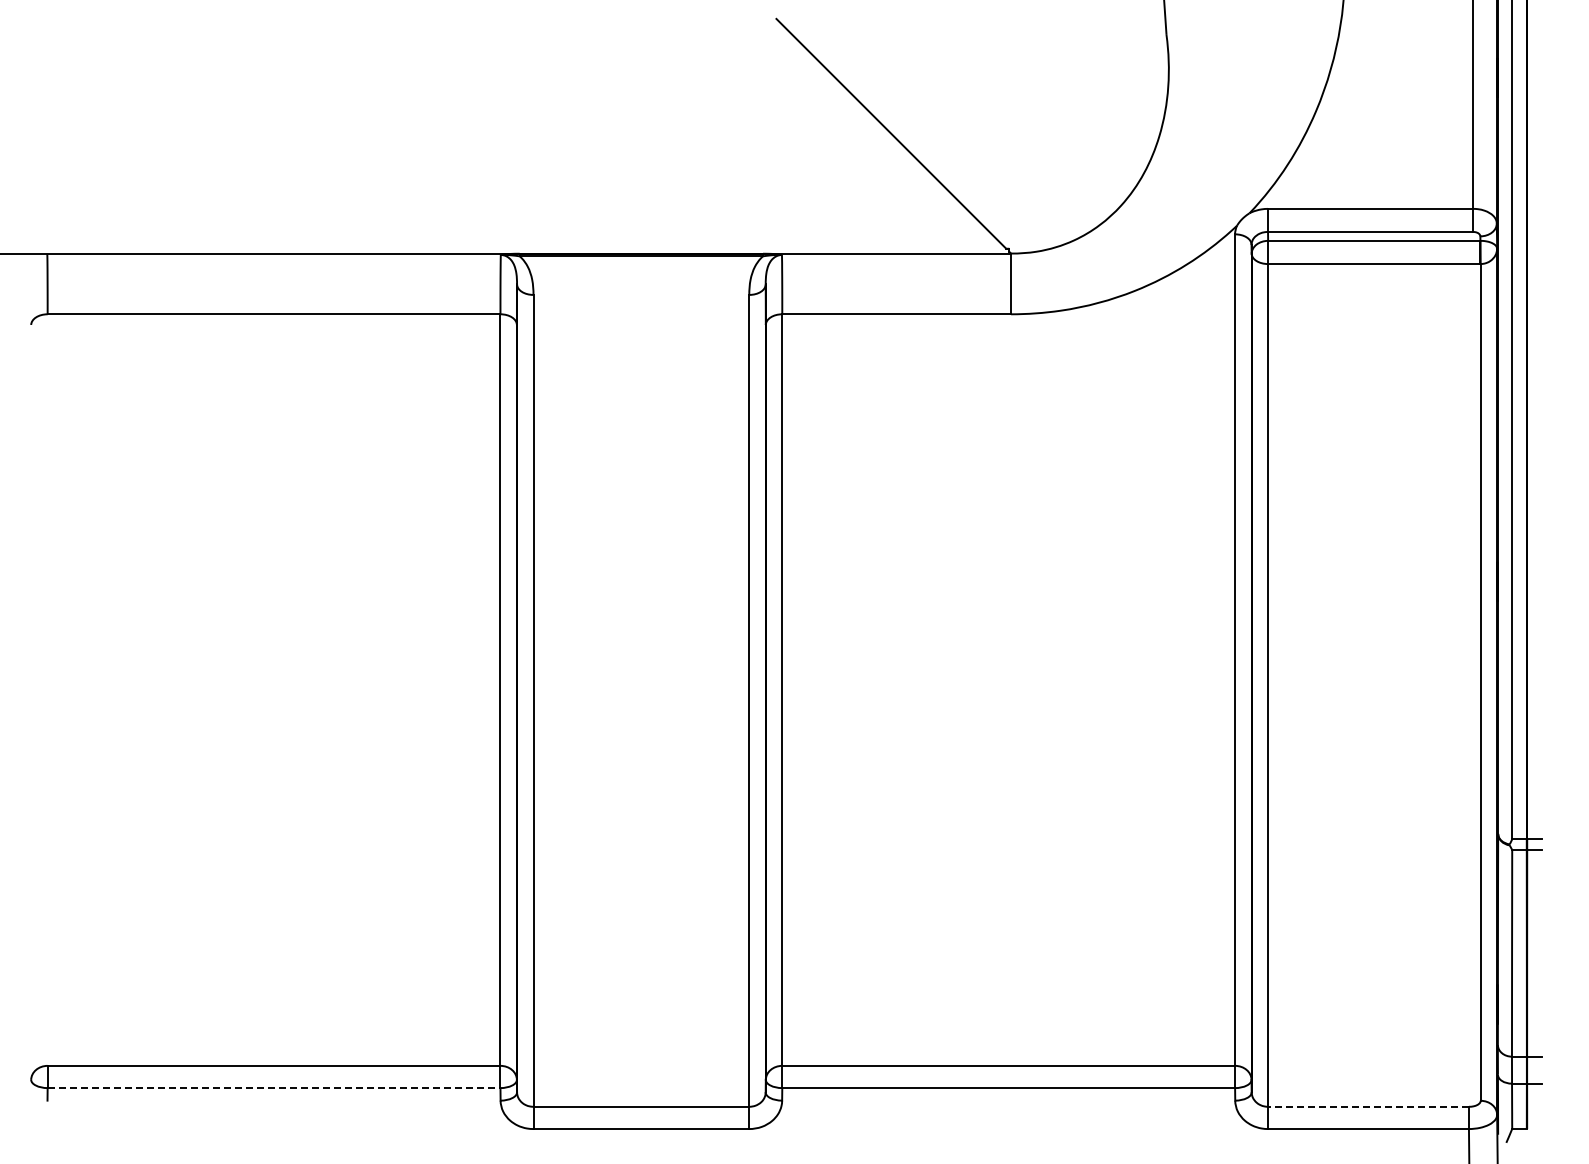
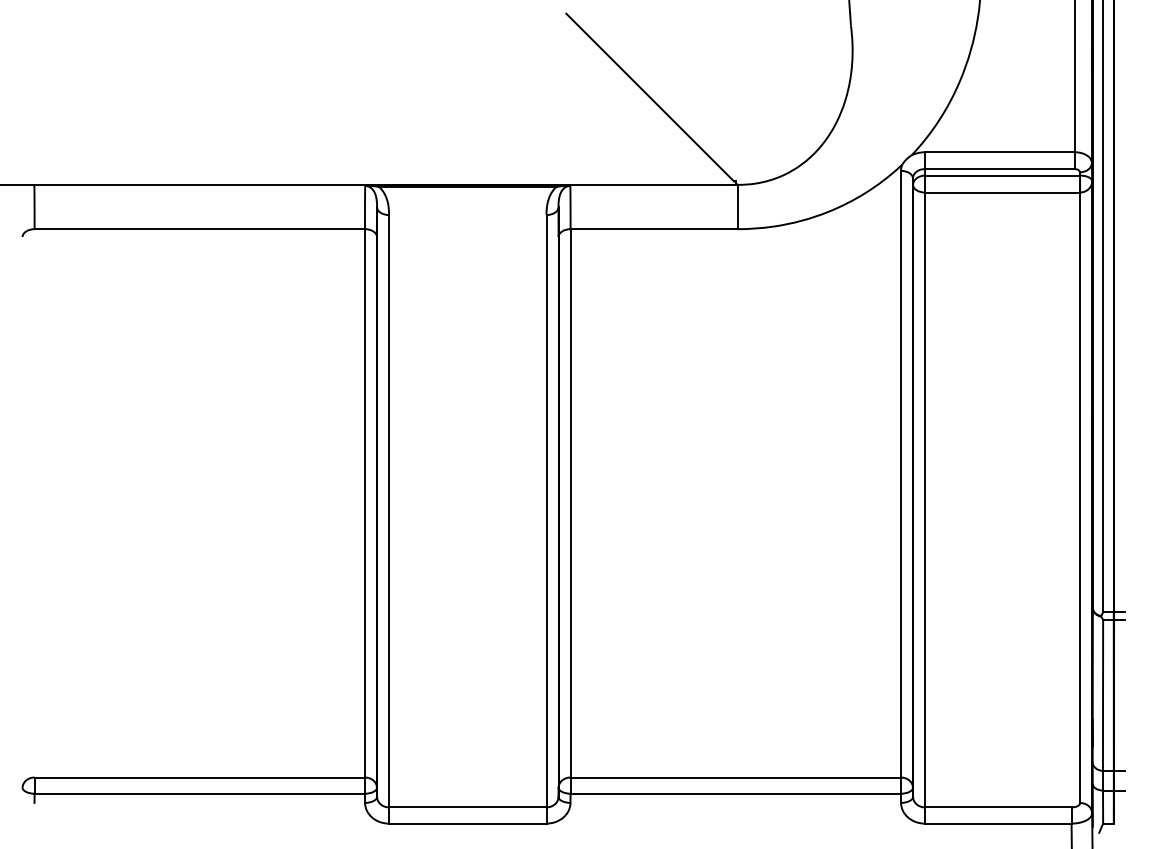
line: (274, 1088) -> (200, 794), dashed -> solid
line: (1368, 1106) -> (998, 807), dashed -> solid

